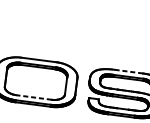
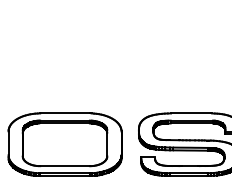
line: (128, 71) -> (190, 113), dashed -> solid
line: (34, 97) -> (65, 166), dashed -> solid

